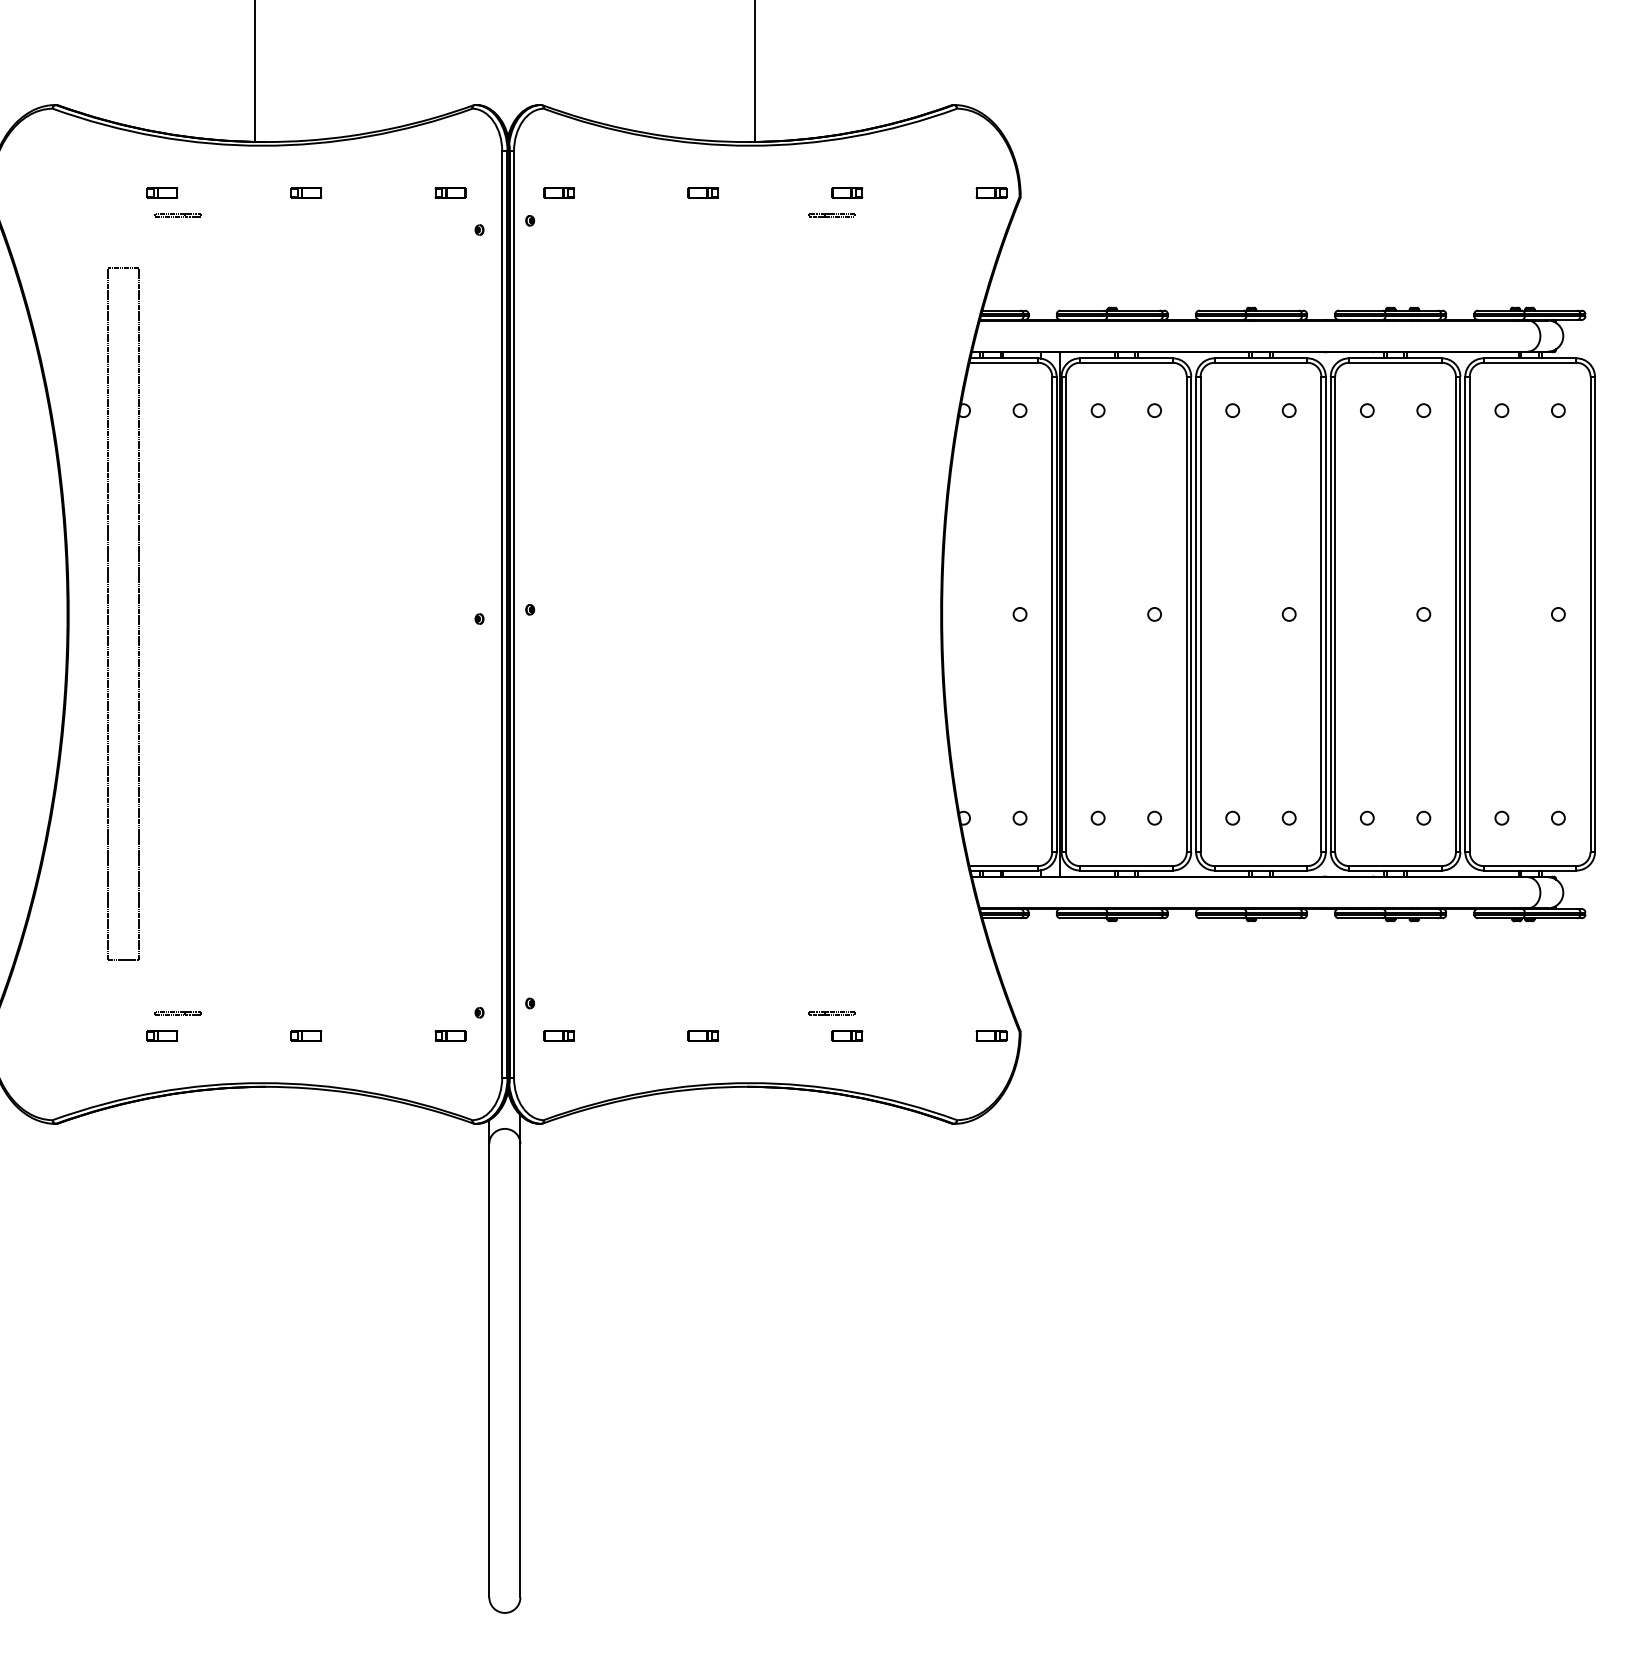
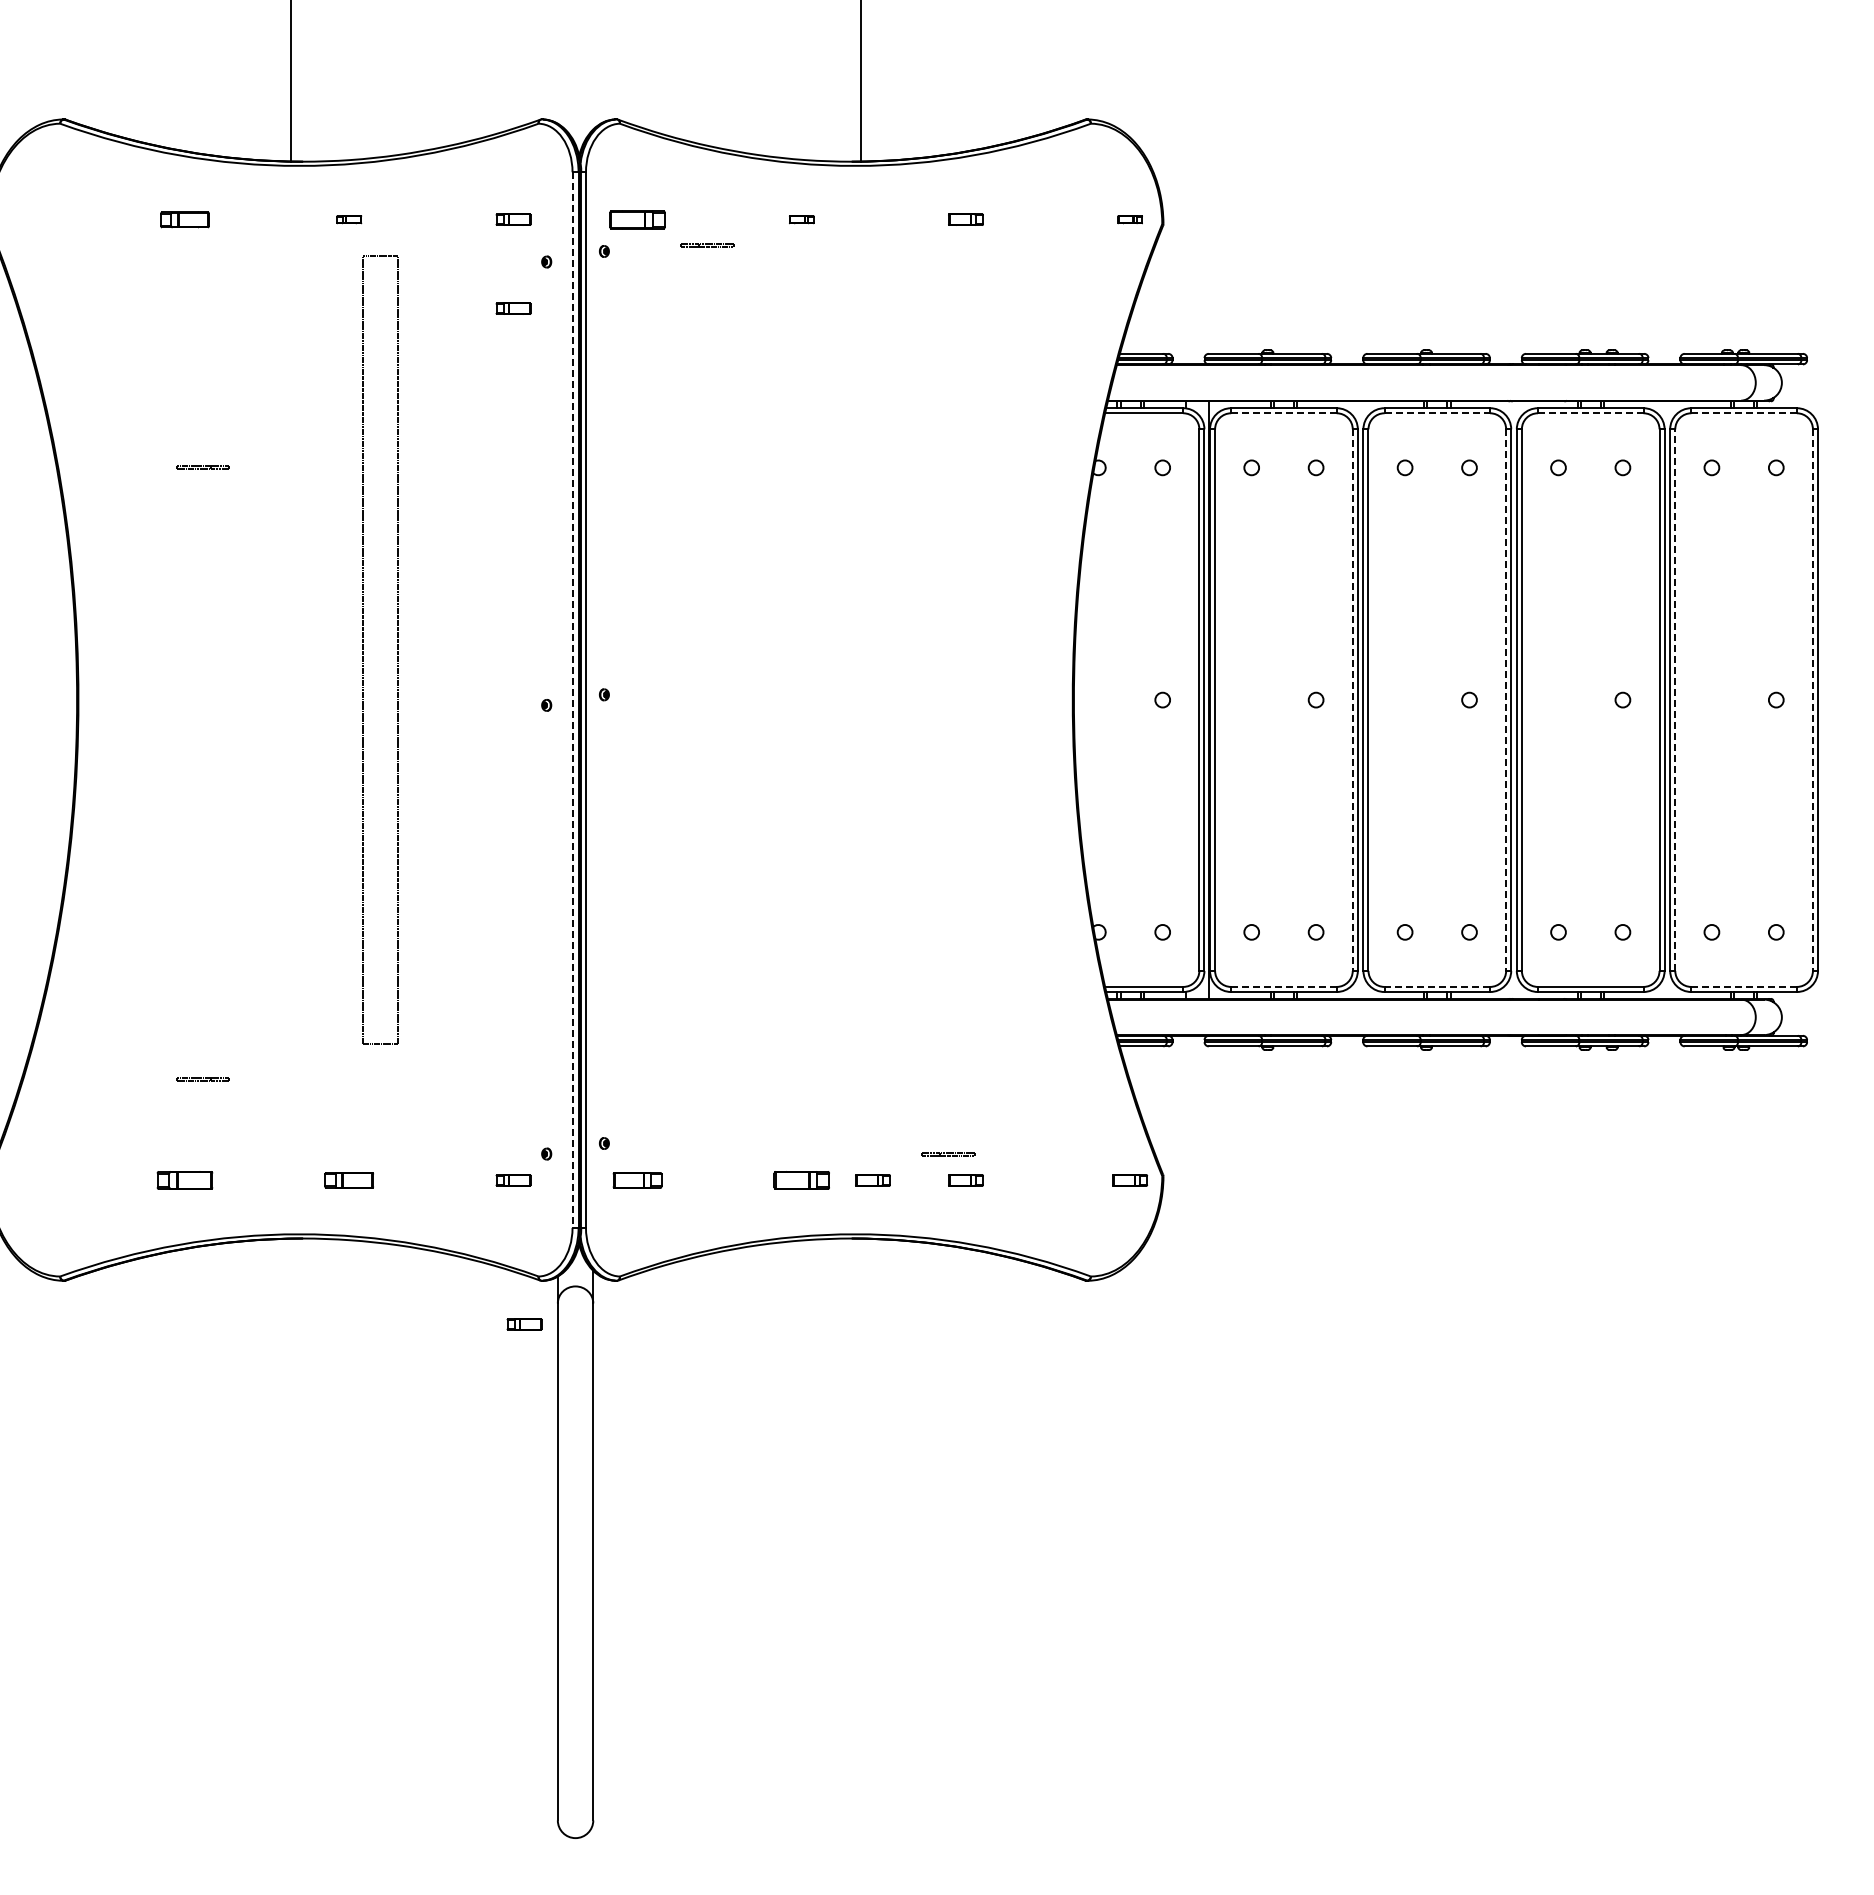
part: (162, 192) -> (185, 219), size x1.4
part: (306, 192) -> (349, 219), size x0.7
part: (559, 192) -> (637, 219), size x1.6
part: (703, 192) -> (801, 219), size x0.7
part: (991, 192) -> (1130, 219), size x0.7
line: (832, 214) -> (707, 244), moved
line: (177, 216) -> (202, 468), moved
part: (450, 270) -> (513, 308), added
line: (1126, 362) -> (1283, 413), solid -> dashed
line: (1261, 362) -> (1437, 413), solid -> dashed
line: (1395, 362) -> (1590, 413), solid -> dashed
line: (1530, 362) -> (1744, 413), solid -> dashed
part: (108, 613) -> (363, 649), moved
line: (502, 614) -> (572, 700), solid -> dashed
line: (1186, 614) -> (1352, 700), solid -> dashed
line: (1321, 614) -> (1506, 700), solid -> dashed
line: (1469, 614) -> (1675, 700), solid -> dashed
line: (1590, 614) -> (1812, 700), solid -> dashed
line: (1126, 866) -> (1283, 987), solid -> dashed
line: (1261, 866) -> (1437, 987), solid -> dashed
line: (1530, 866) -> (1744, 987), solid -> dashed
line: (177, 1013) -> (202, 1080), moved
part: (162, 1035) -> (185, 1180), size x1.6
part: (306, 1035) -> (349, 1180), size x1.4
part: (559, 1035) -> (637, 1180), size x1.4
part: (703, 1035) -> (801, 1180), size x1.6
part: (765, 1035) -> (872, 1180), added
part: (460, 1162) -> (524, 1324), added

